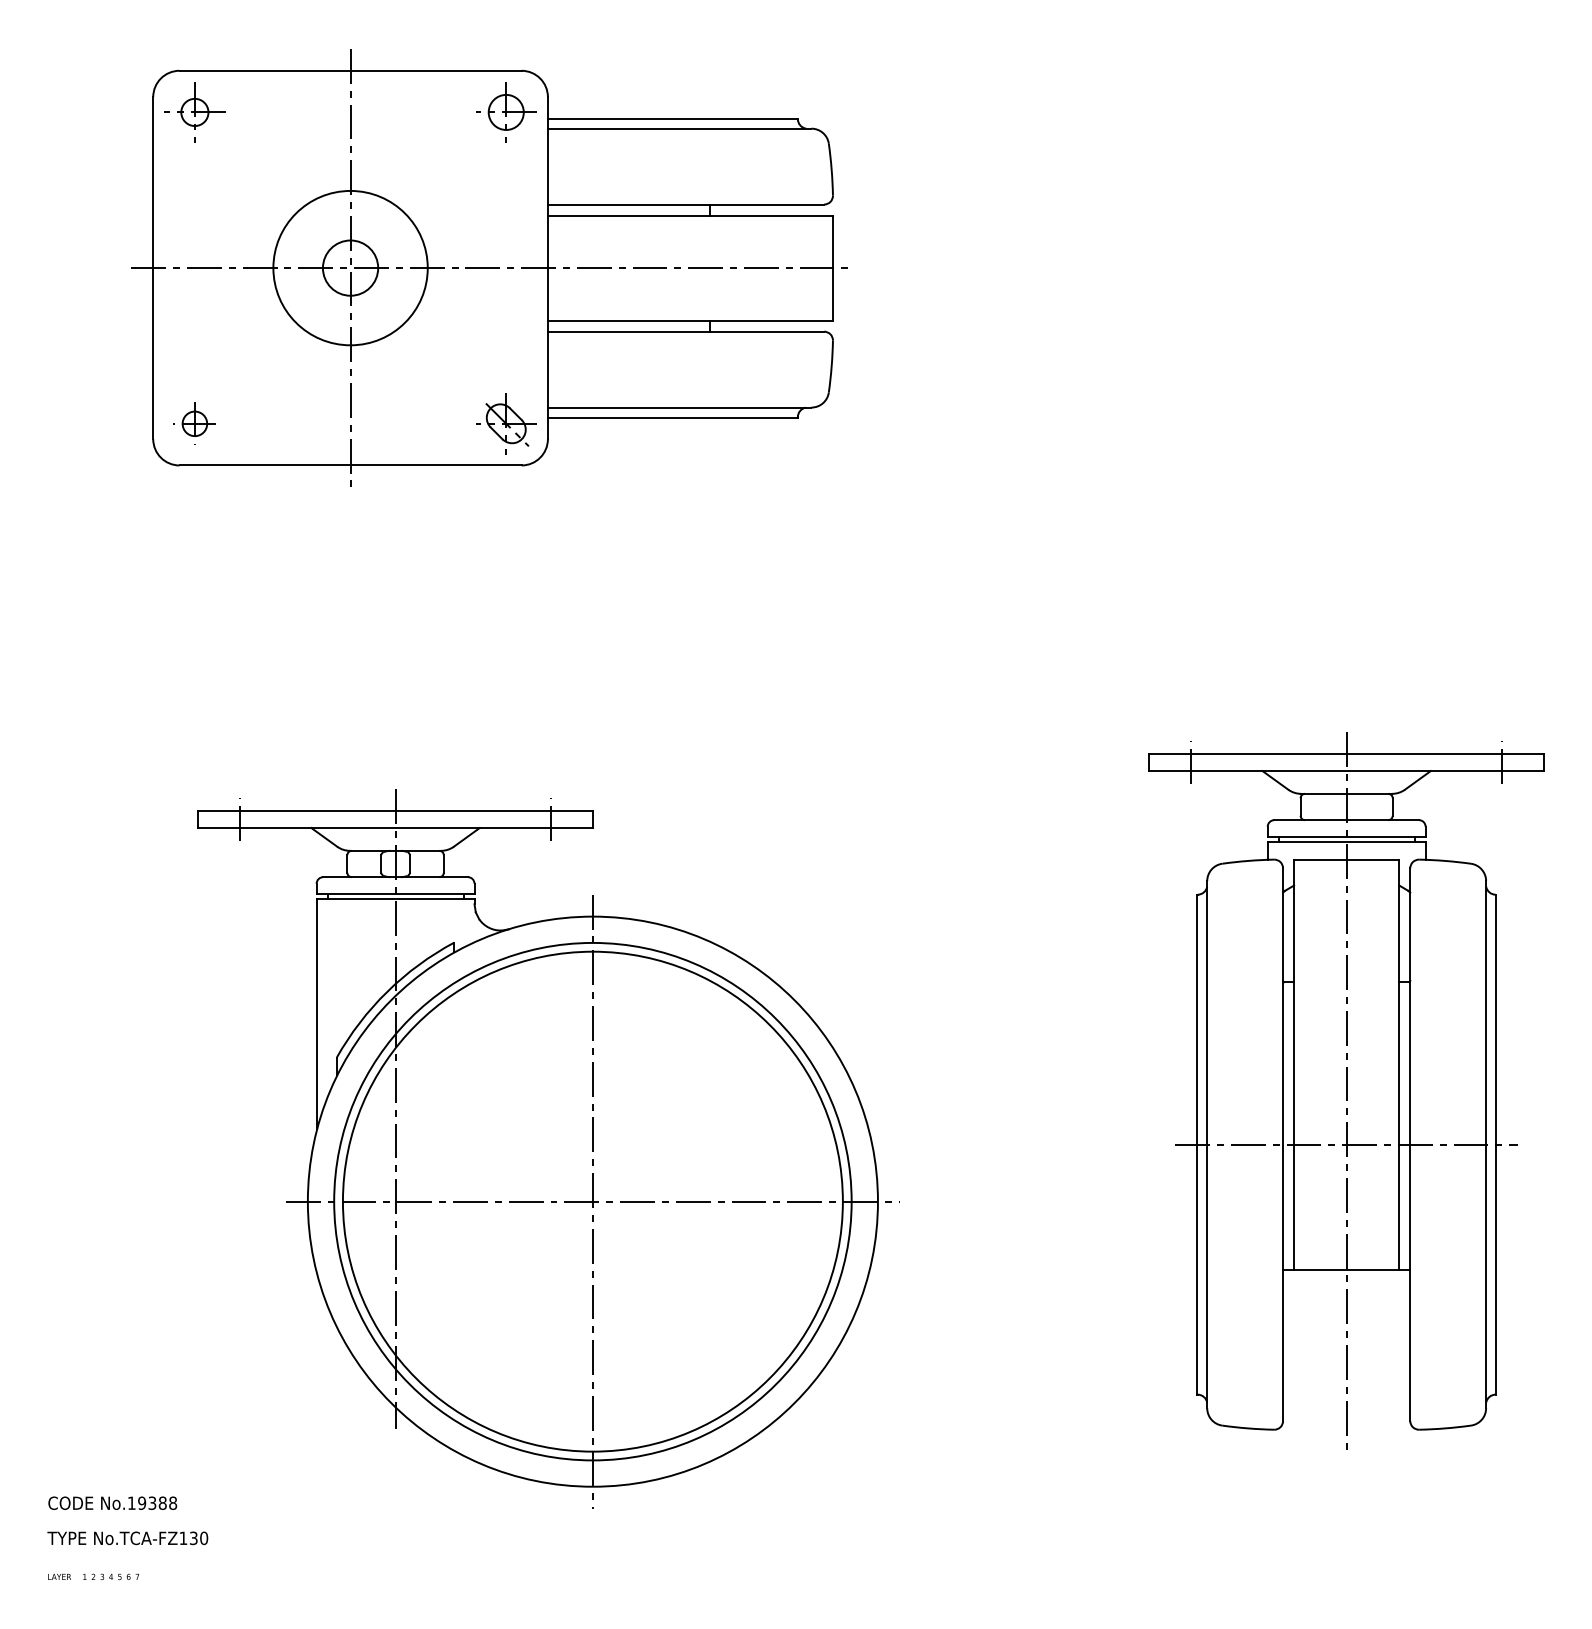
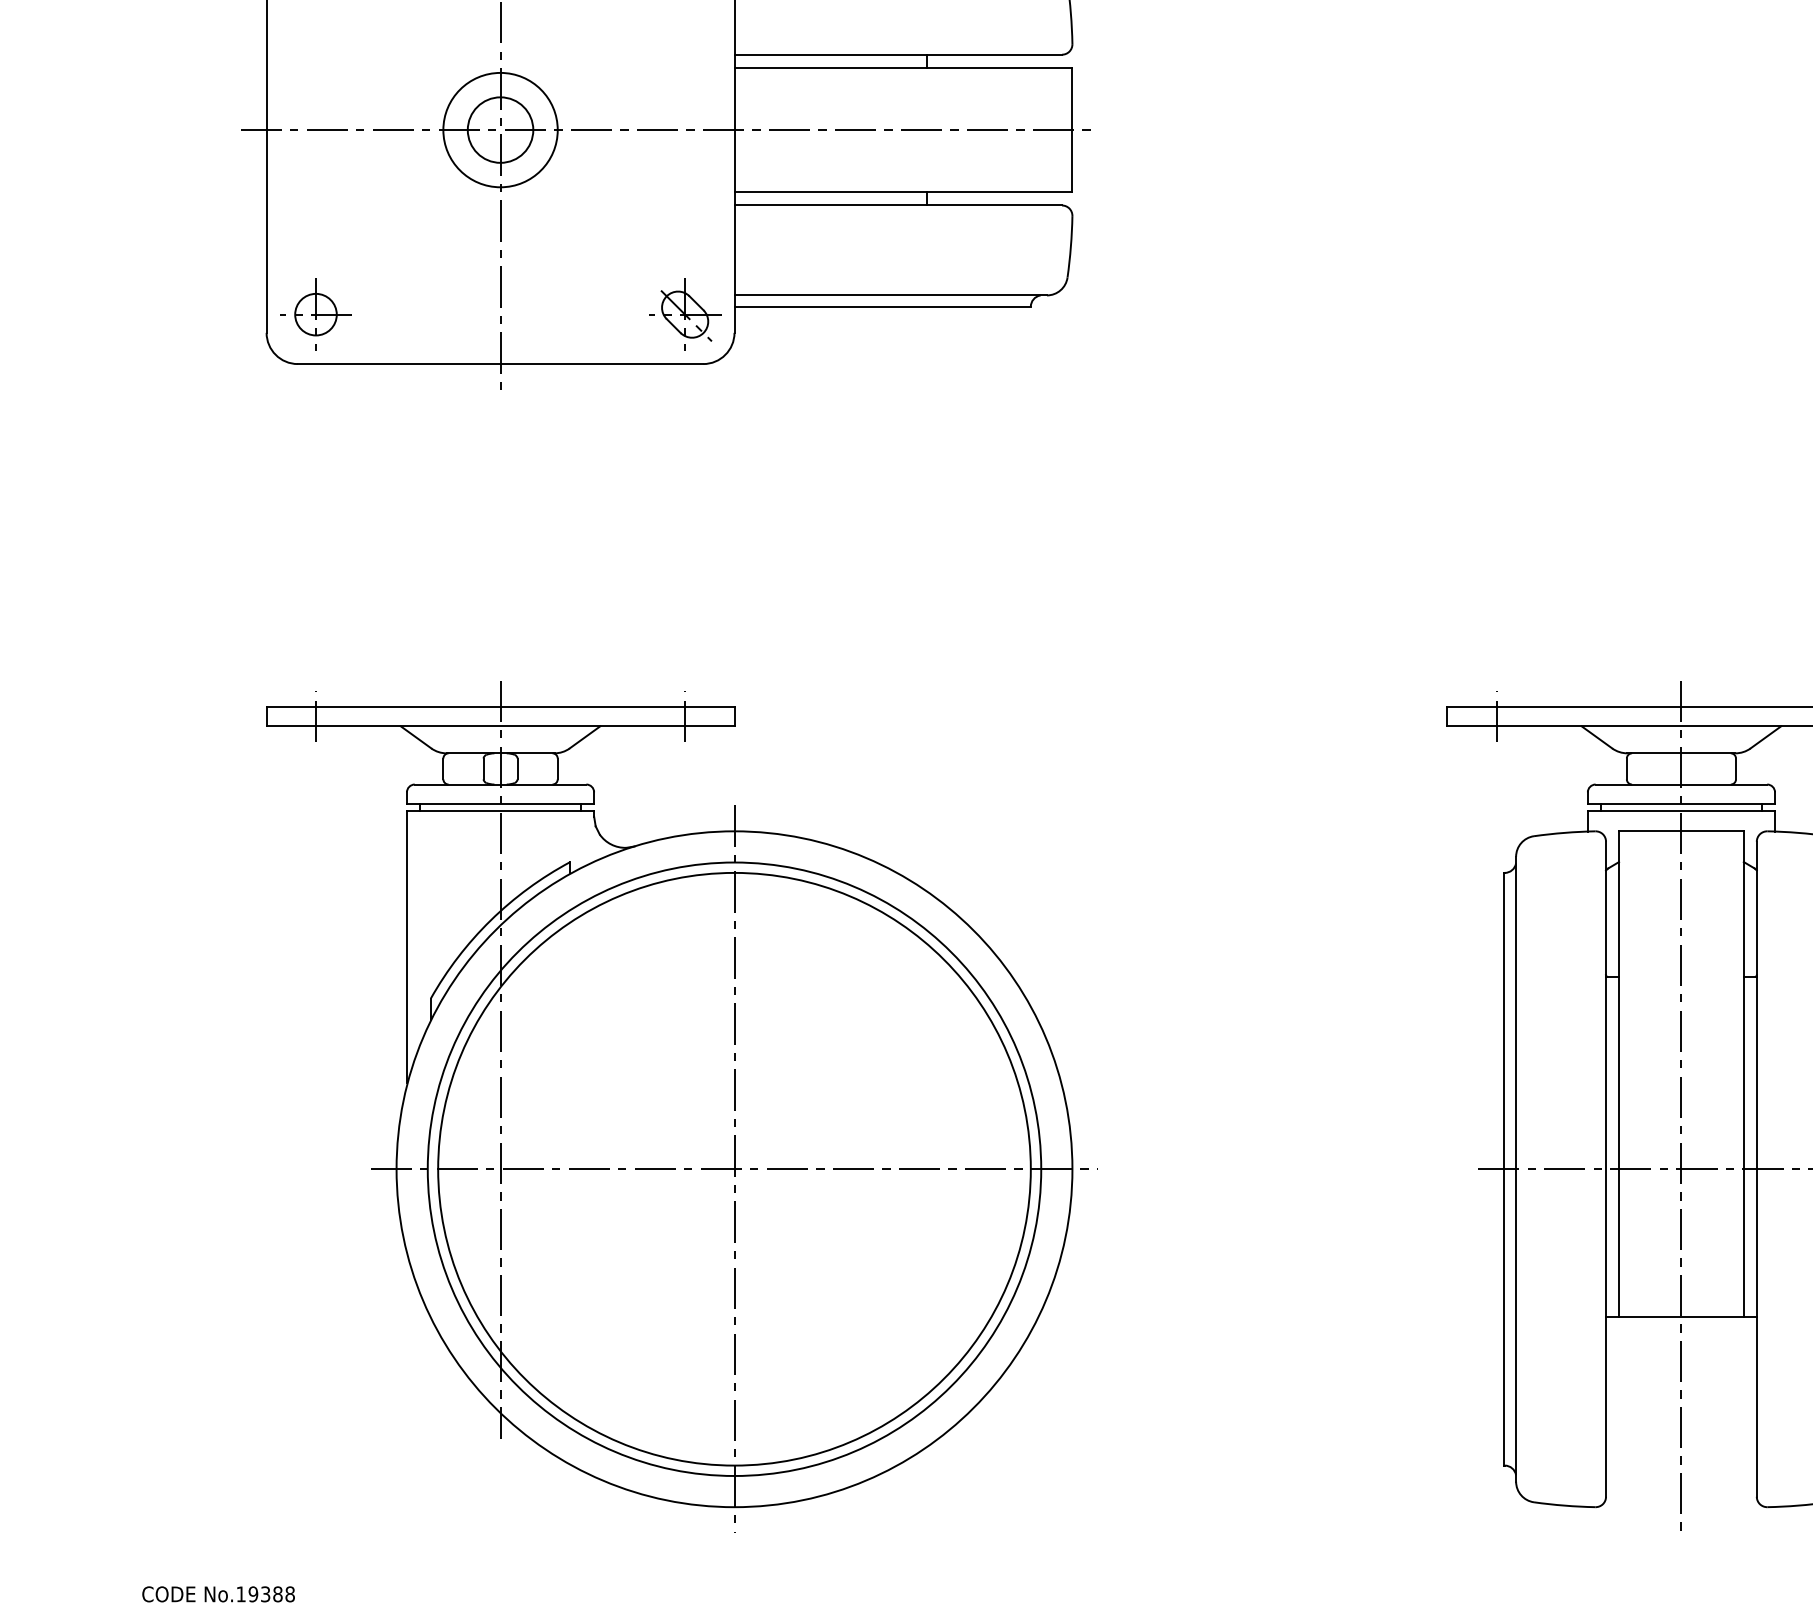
circle: (350, 267) -> (500, 129), size x0.62
part: (194, 423) -> (315, 314), size x1.43
part: (548, 1148) -> (681, 1106), moved

